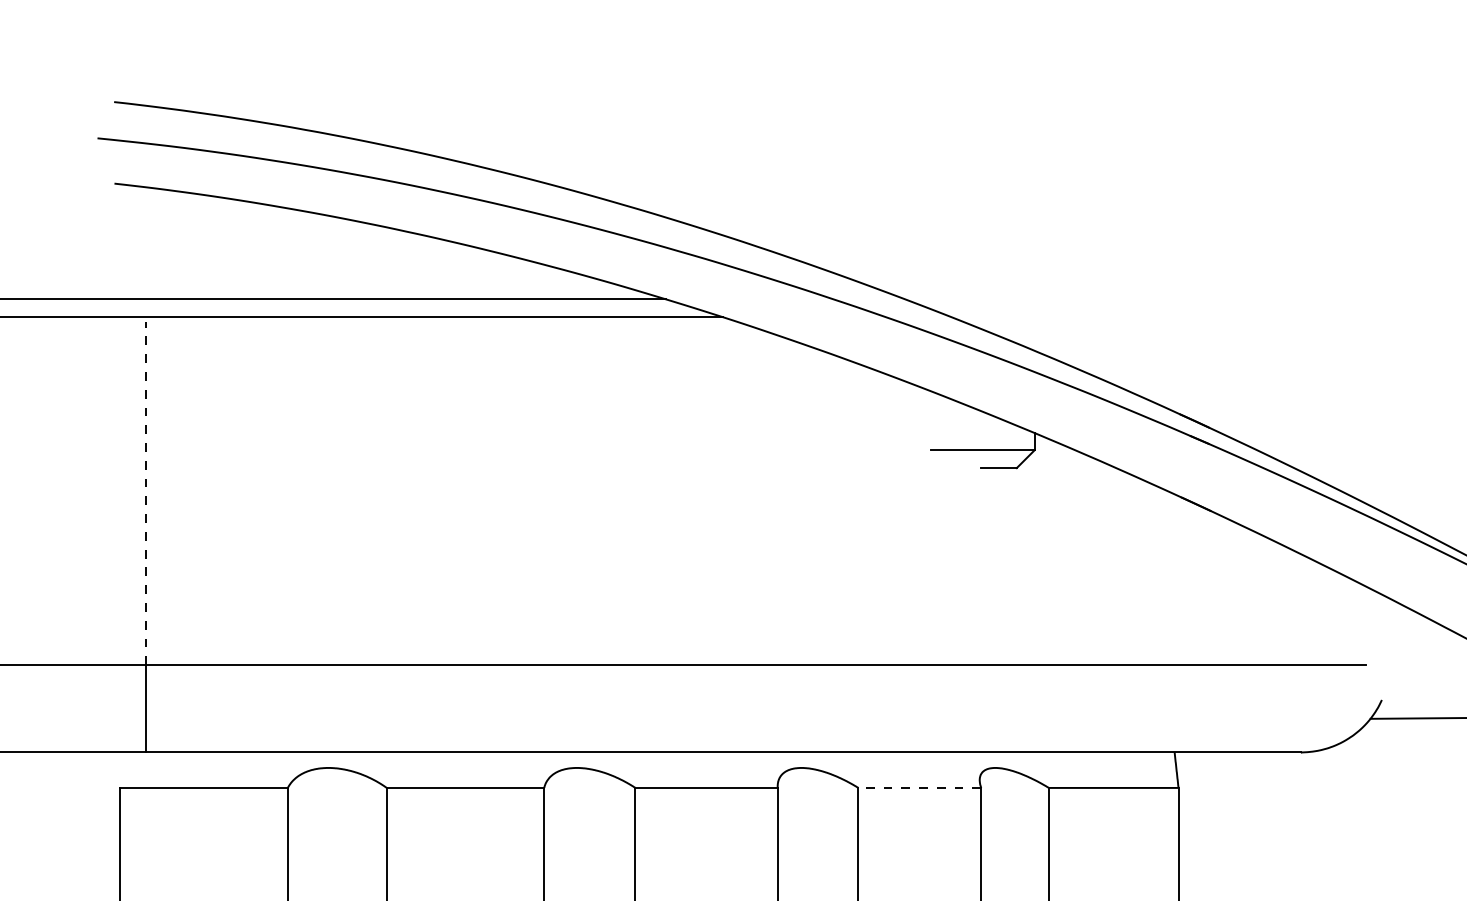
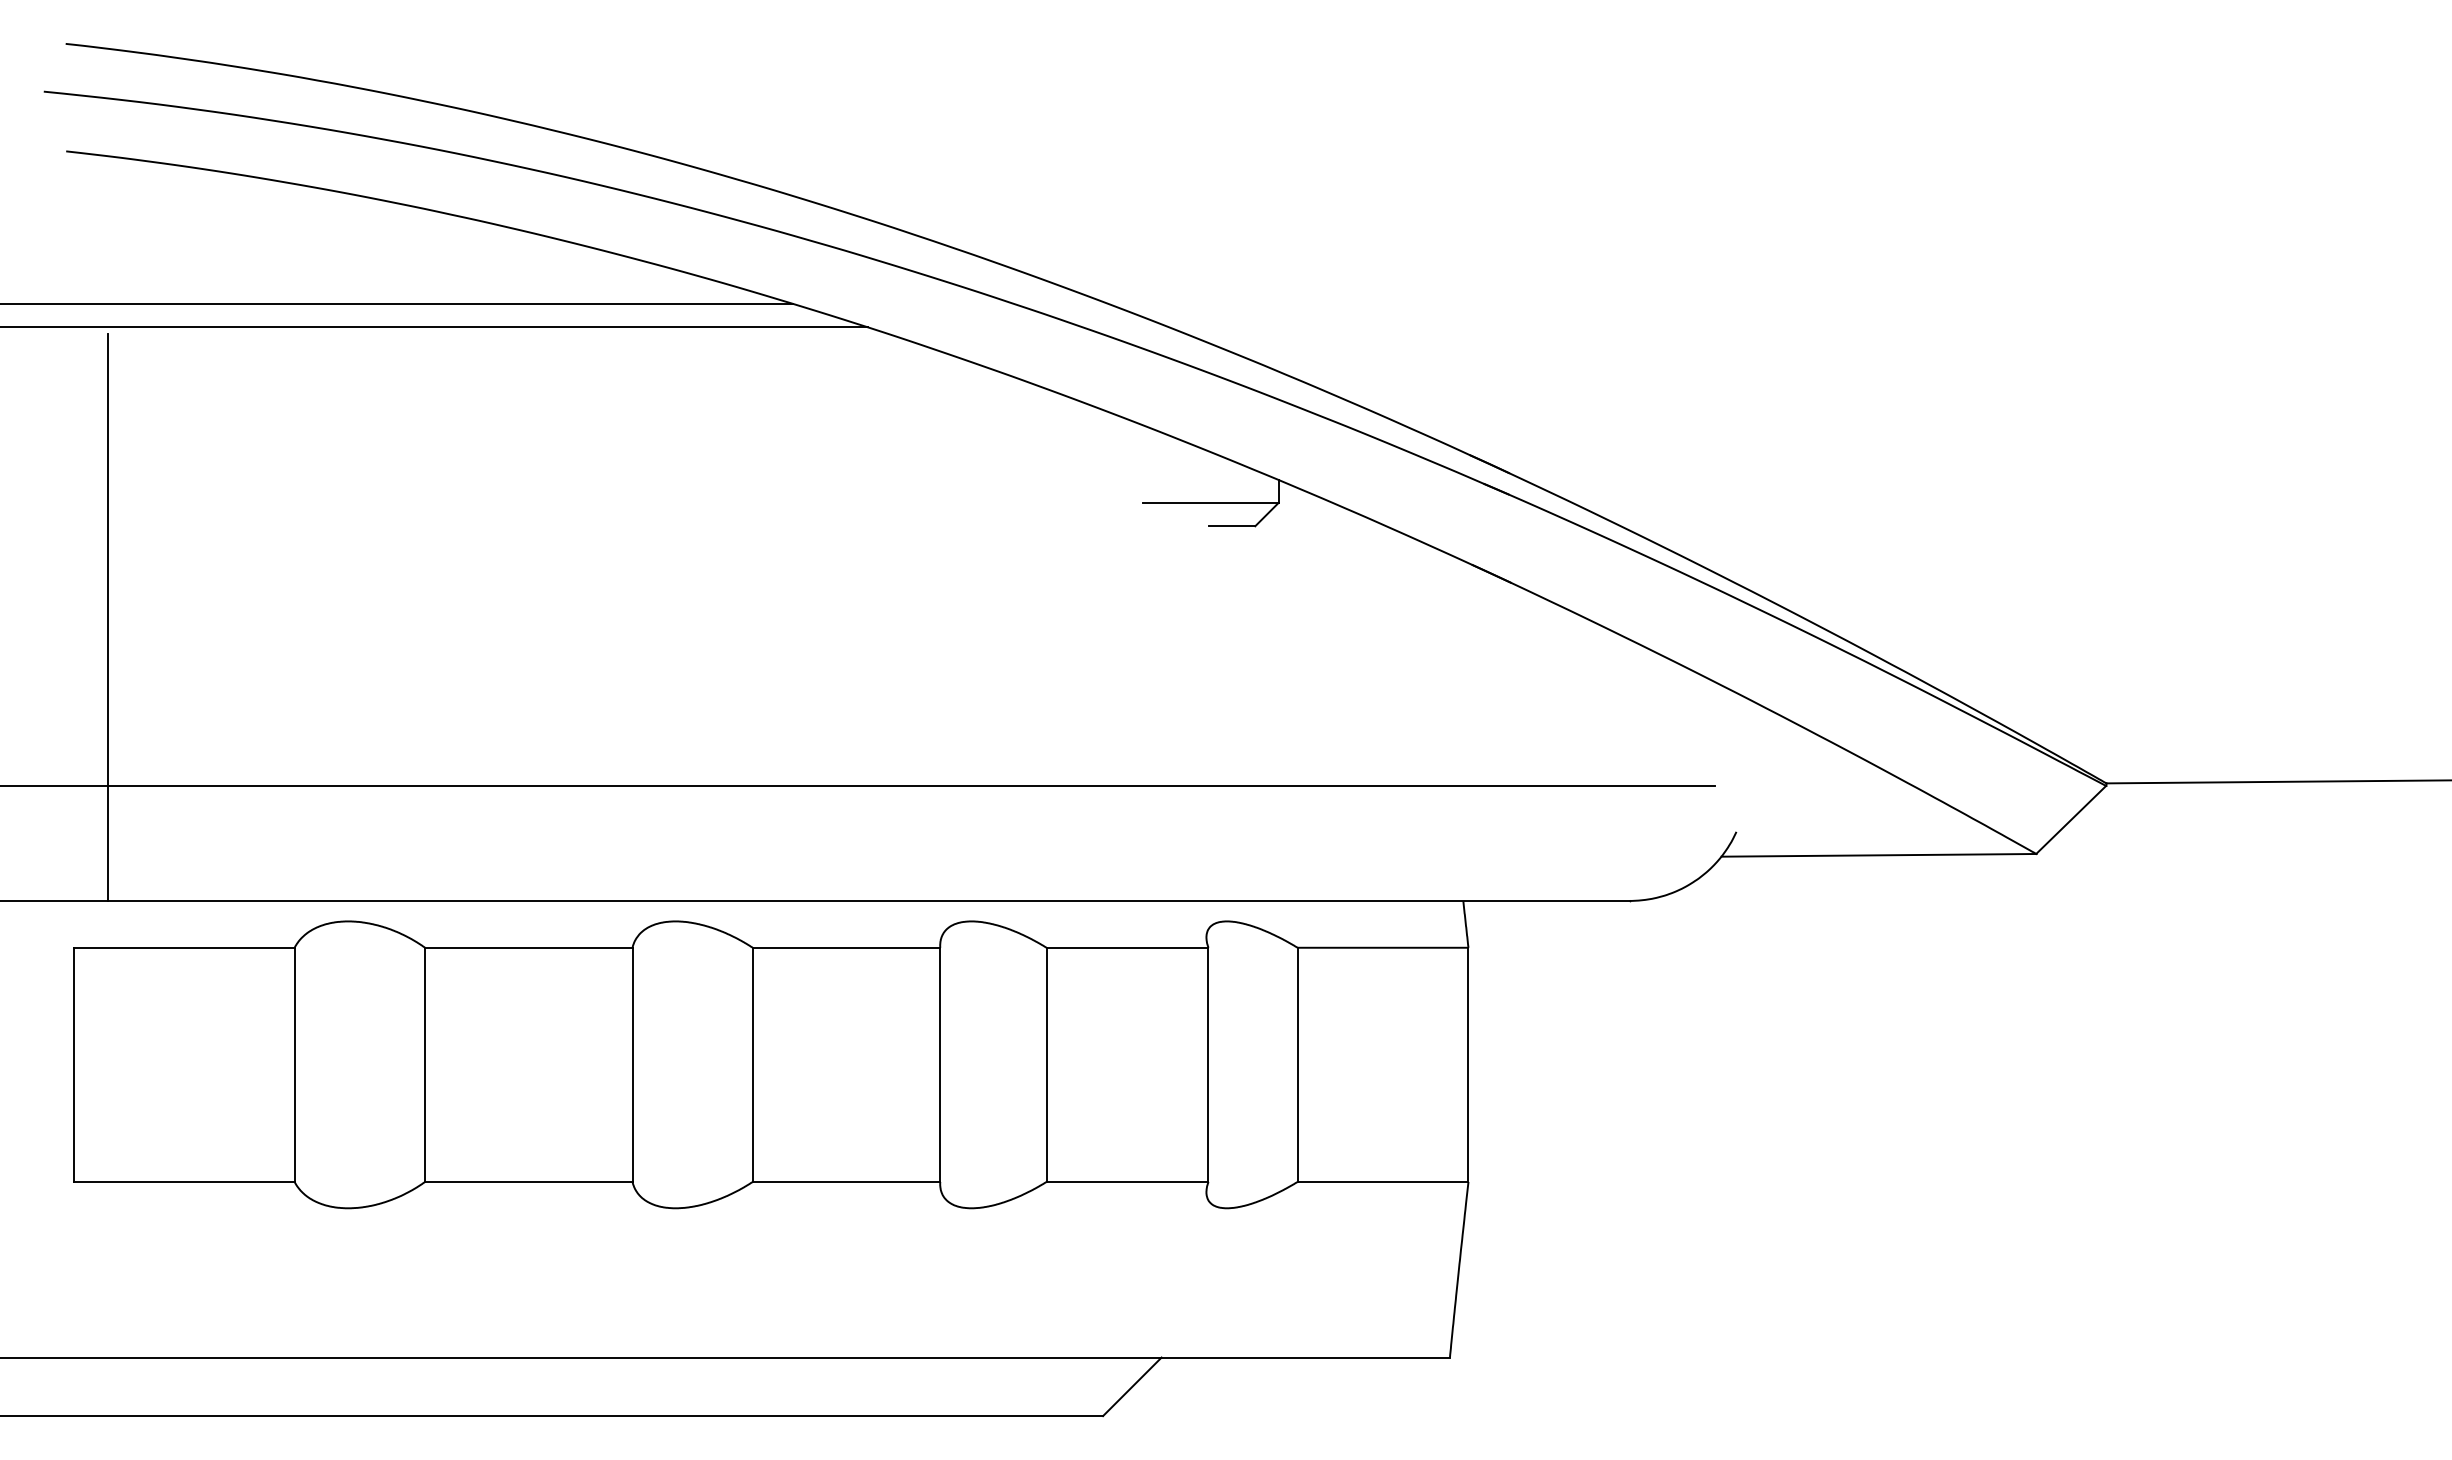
line: (145, 493) -> (107, 559), dashed -> solid
line: (919, 787) -> (1127, 947), dashed -> solid

